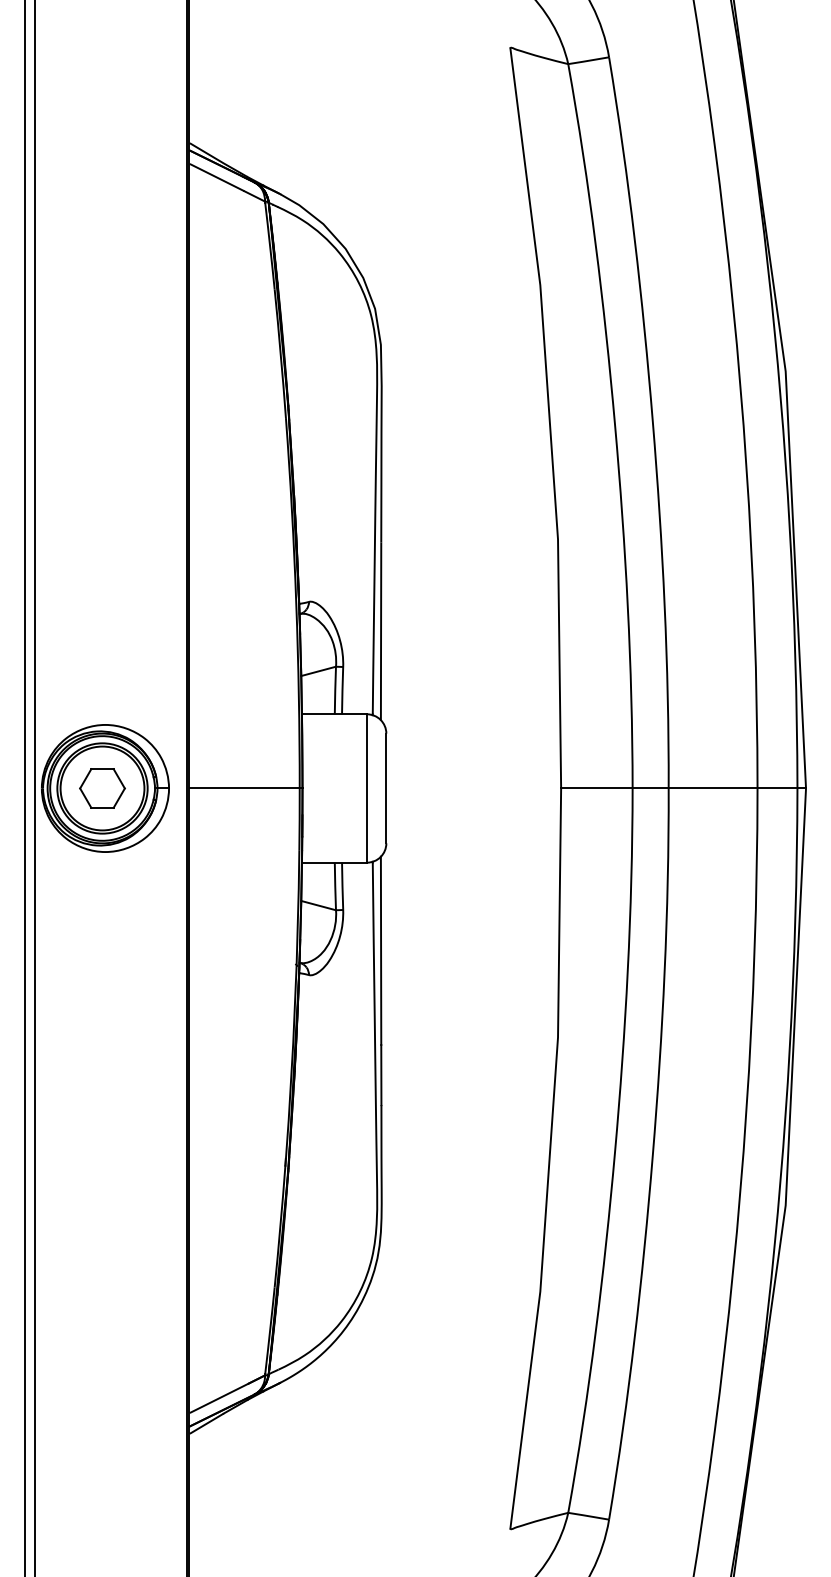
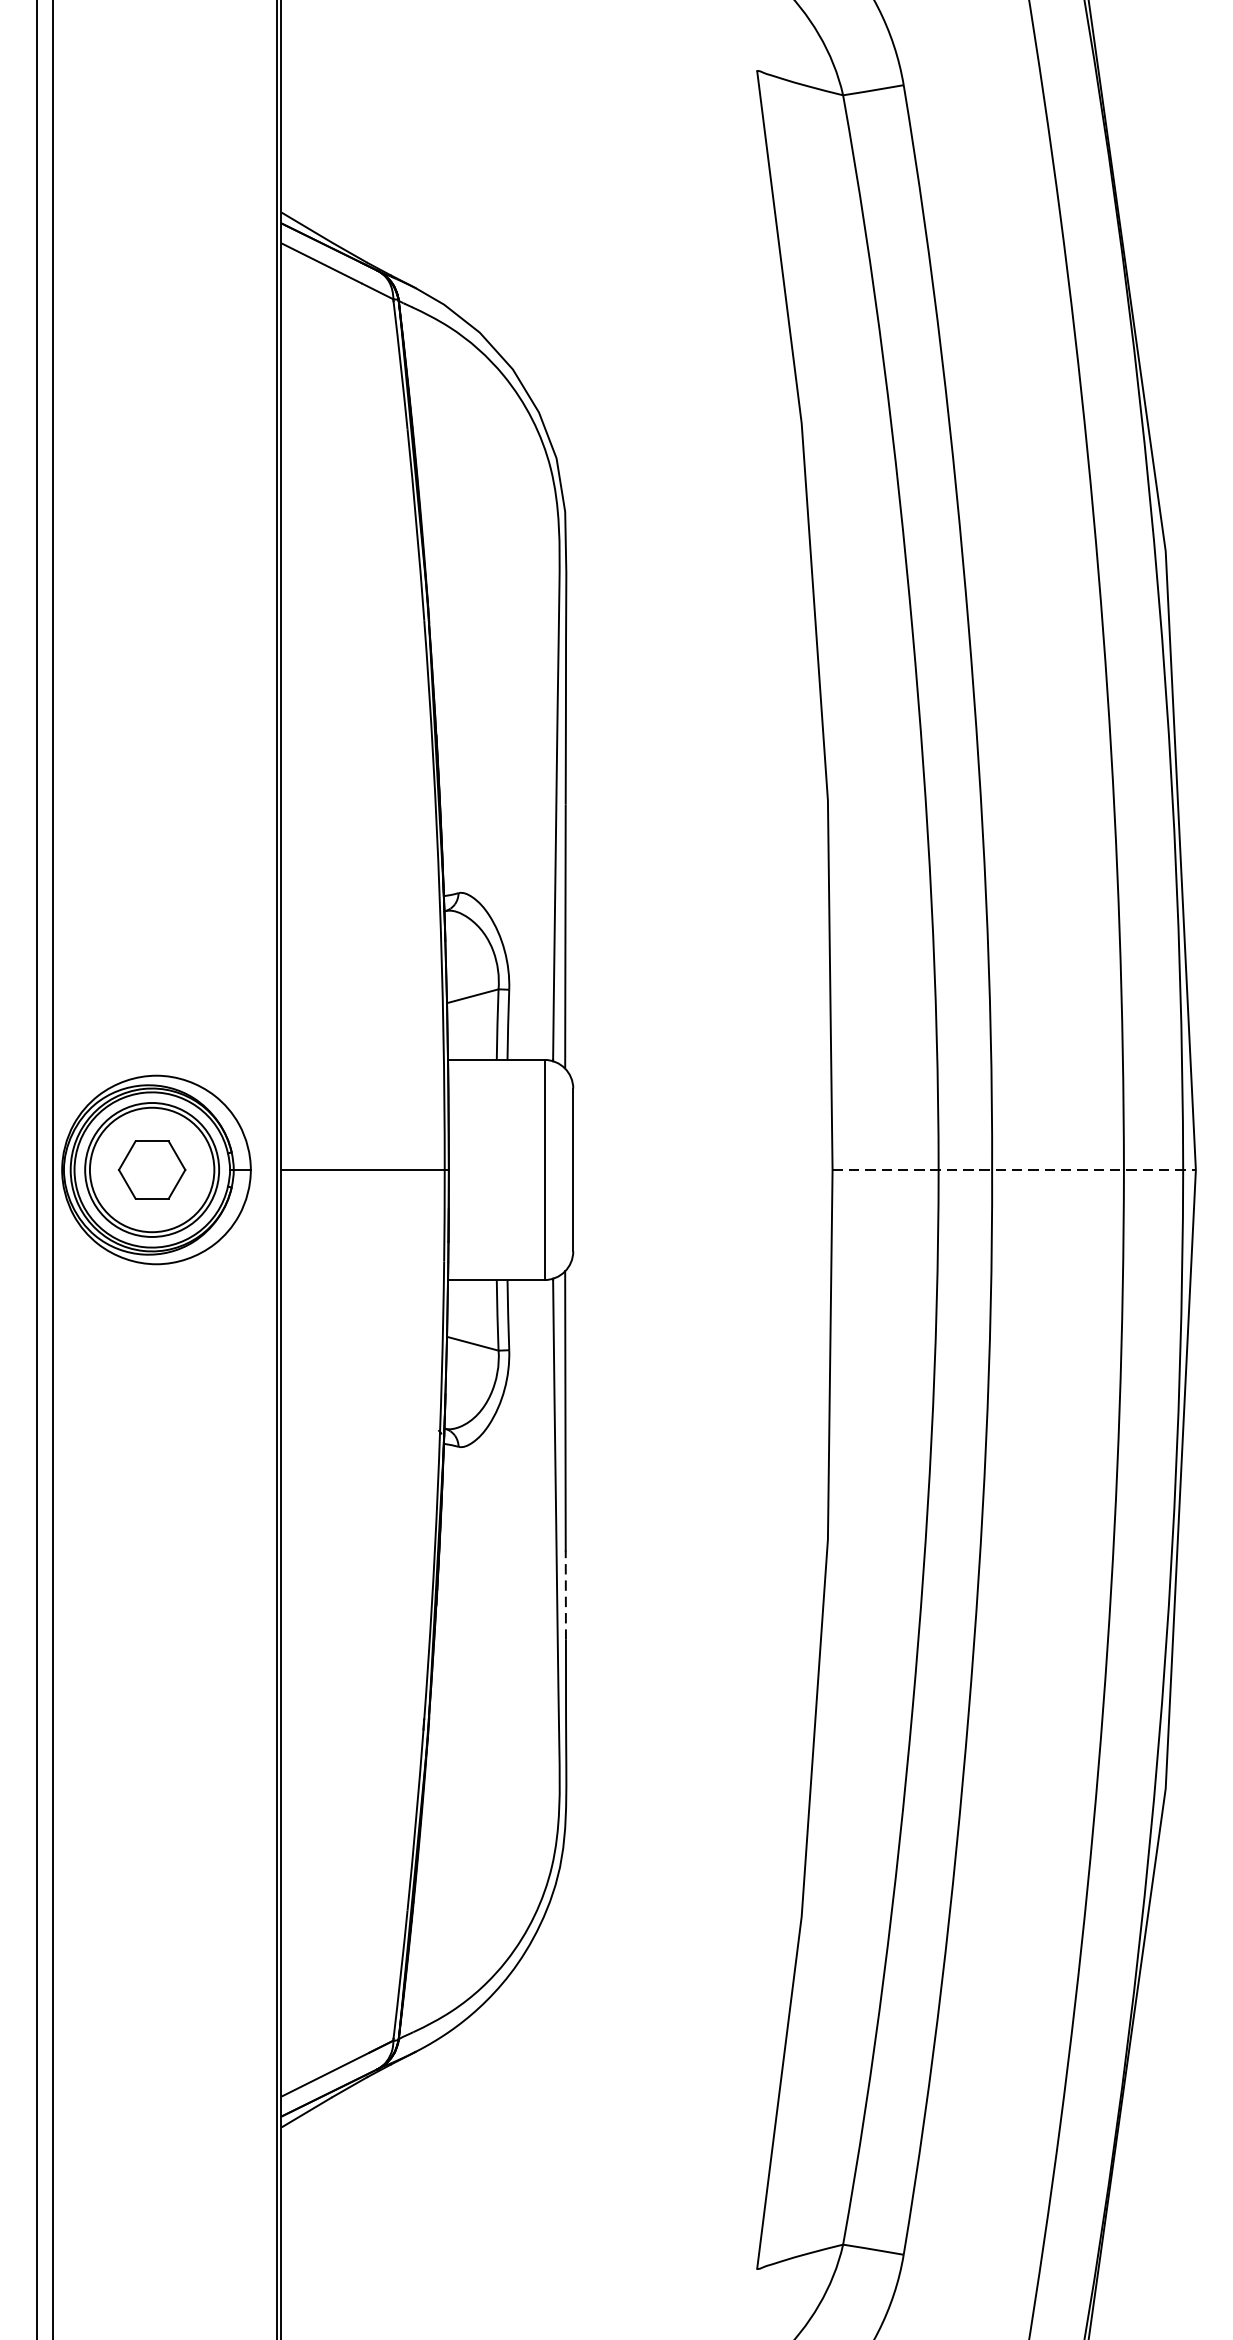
line: (684, 788) -> (1015, 1170), solid -> dashed
line: (381, 1074) -> (566, 1594), solid -> dashed

